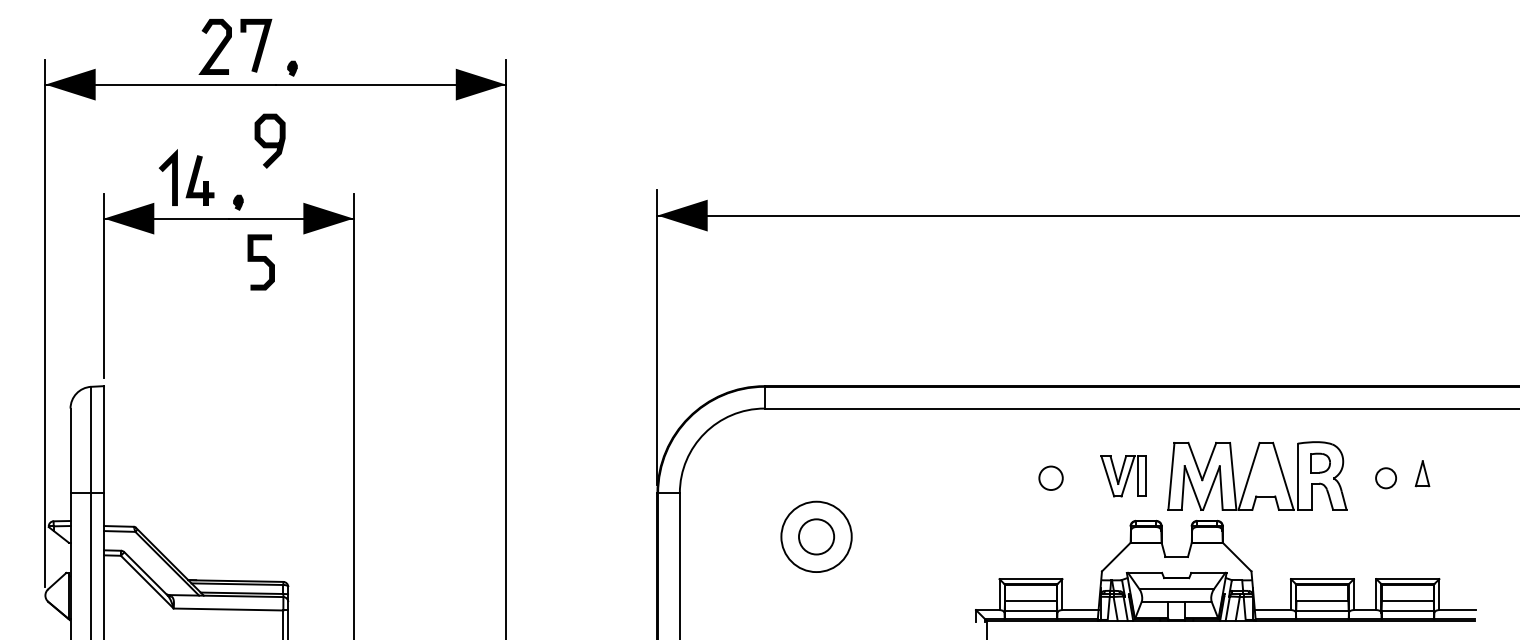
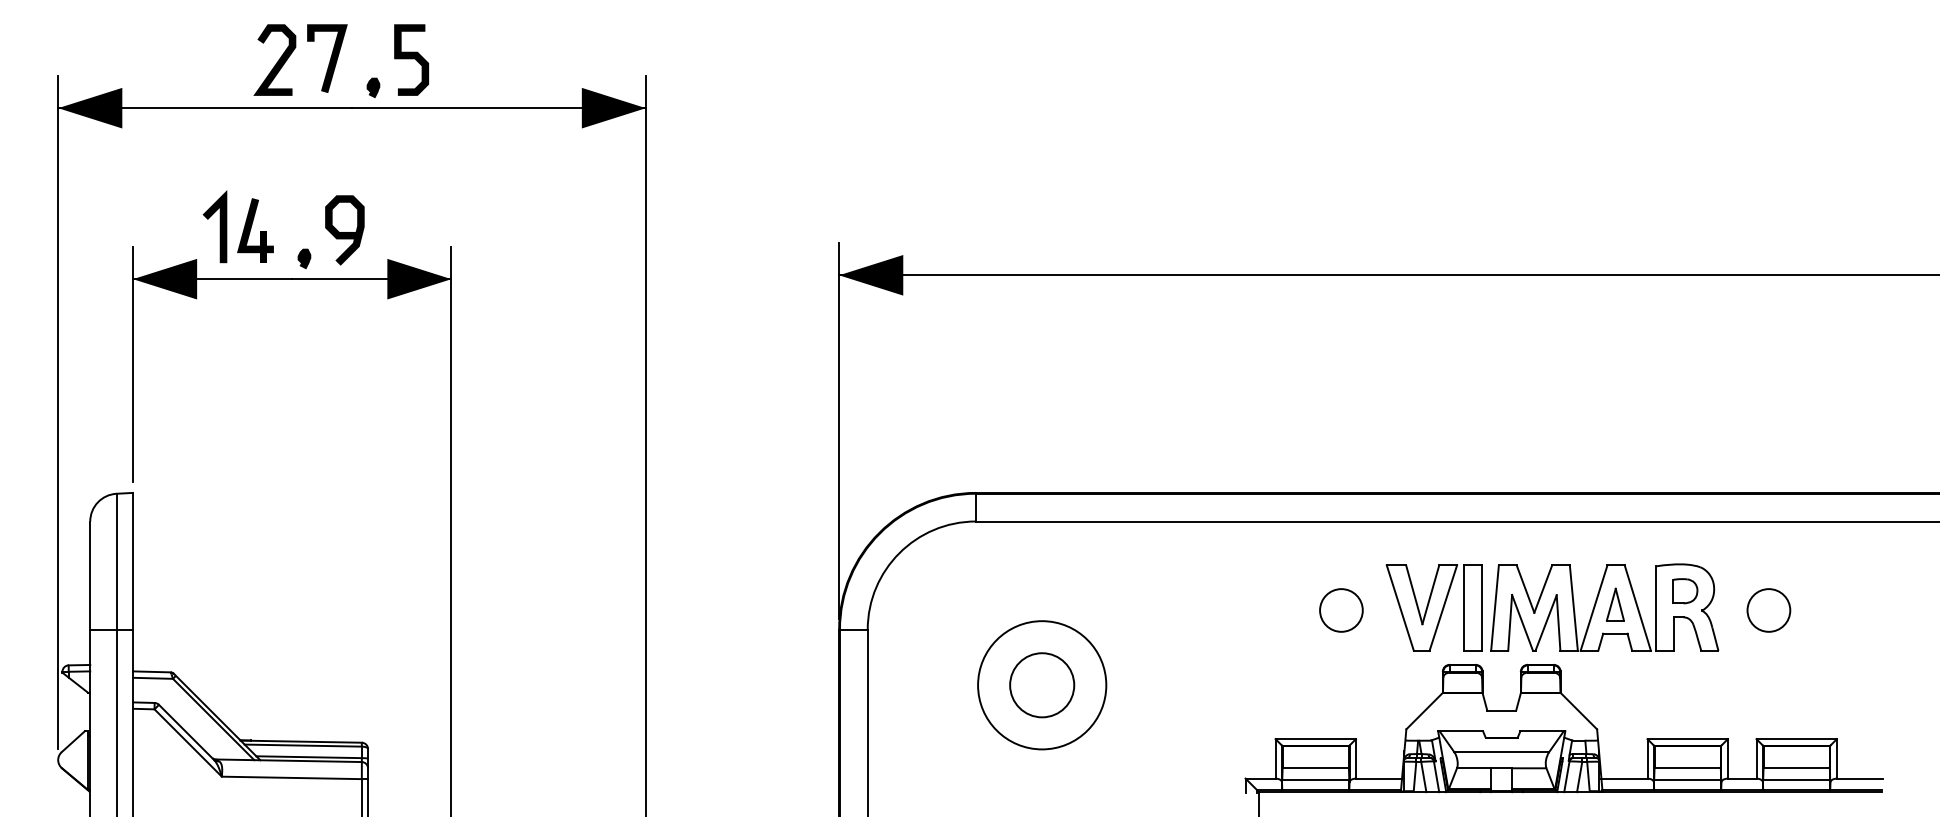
curve: (269, 142) -> (344, 232), moved
curve: (261, 262) -> (411, 59), moved
part: (1422, 473) -> (1615, 604), moved
part: (1123, 475) -> (1433, 607), size x1.67
circle: (1051, 478) -> (1341, 610), size x1.43
circle: (1385, 478) -> (1768, 610), size x1.67
circle: (816, 537) -> (1042, 685), size x1.43
circle: (816, 537) -> (1042, 685), size x1.43

